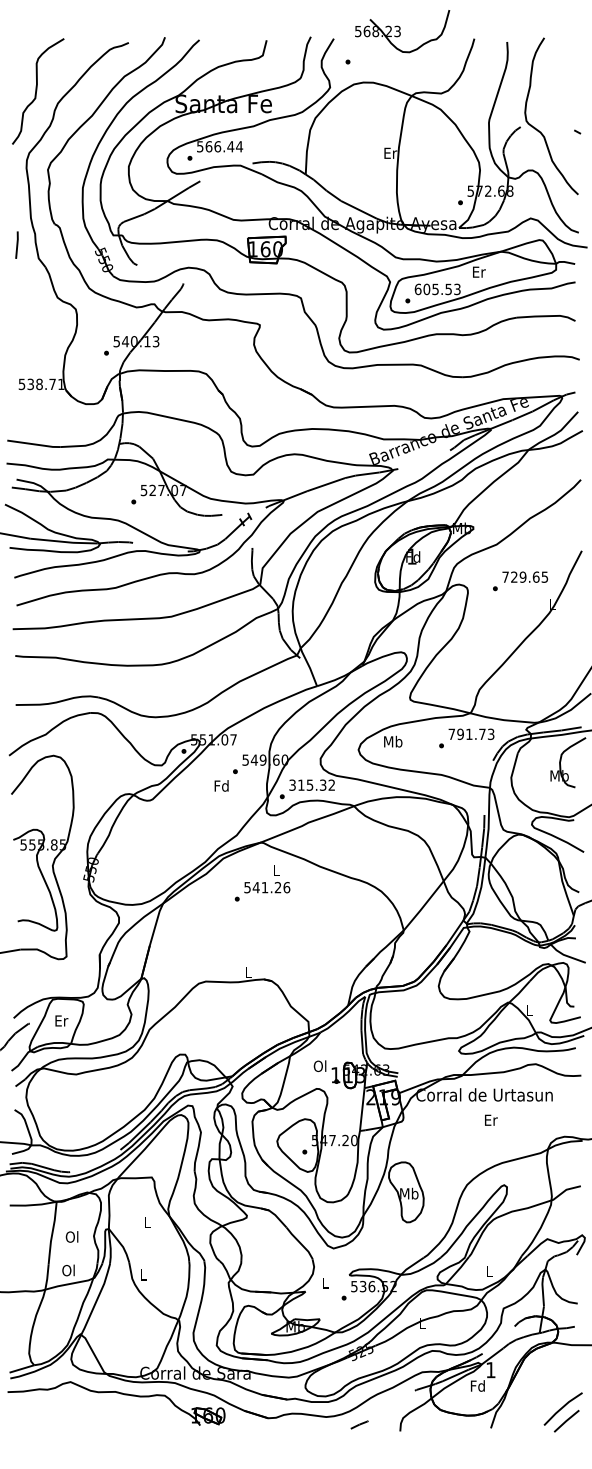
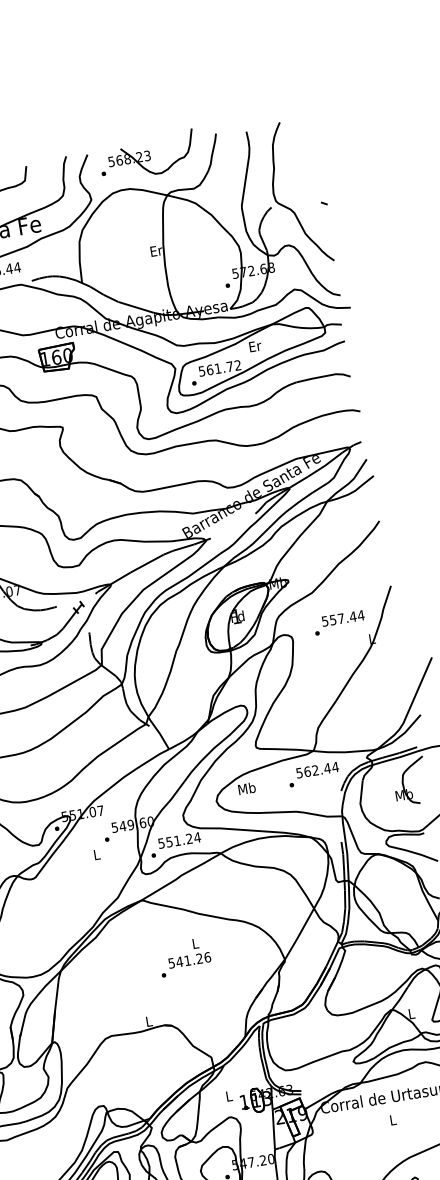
part: (402, 31) -> (152, 155), moved
text: (437, 289) -> (219, 368), 605.53 -> 561.72
text: (525, 576) -> (343, 617), 729.65 -> 557.44
text: (471, 734) -> (317, 770), 791.73 -> 562.44
text: (312, 784) -> (179, 839), 315.32 -> 551.24
text: (221, 785) -> (96, 854), Fd -> L
text: (262, 883) -> (184, 957), moved
text: (319, 1066) -> (228, 1096), Ol -> L
text: (491, 1119) -> (393, 1119), Er -> L

